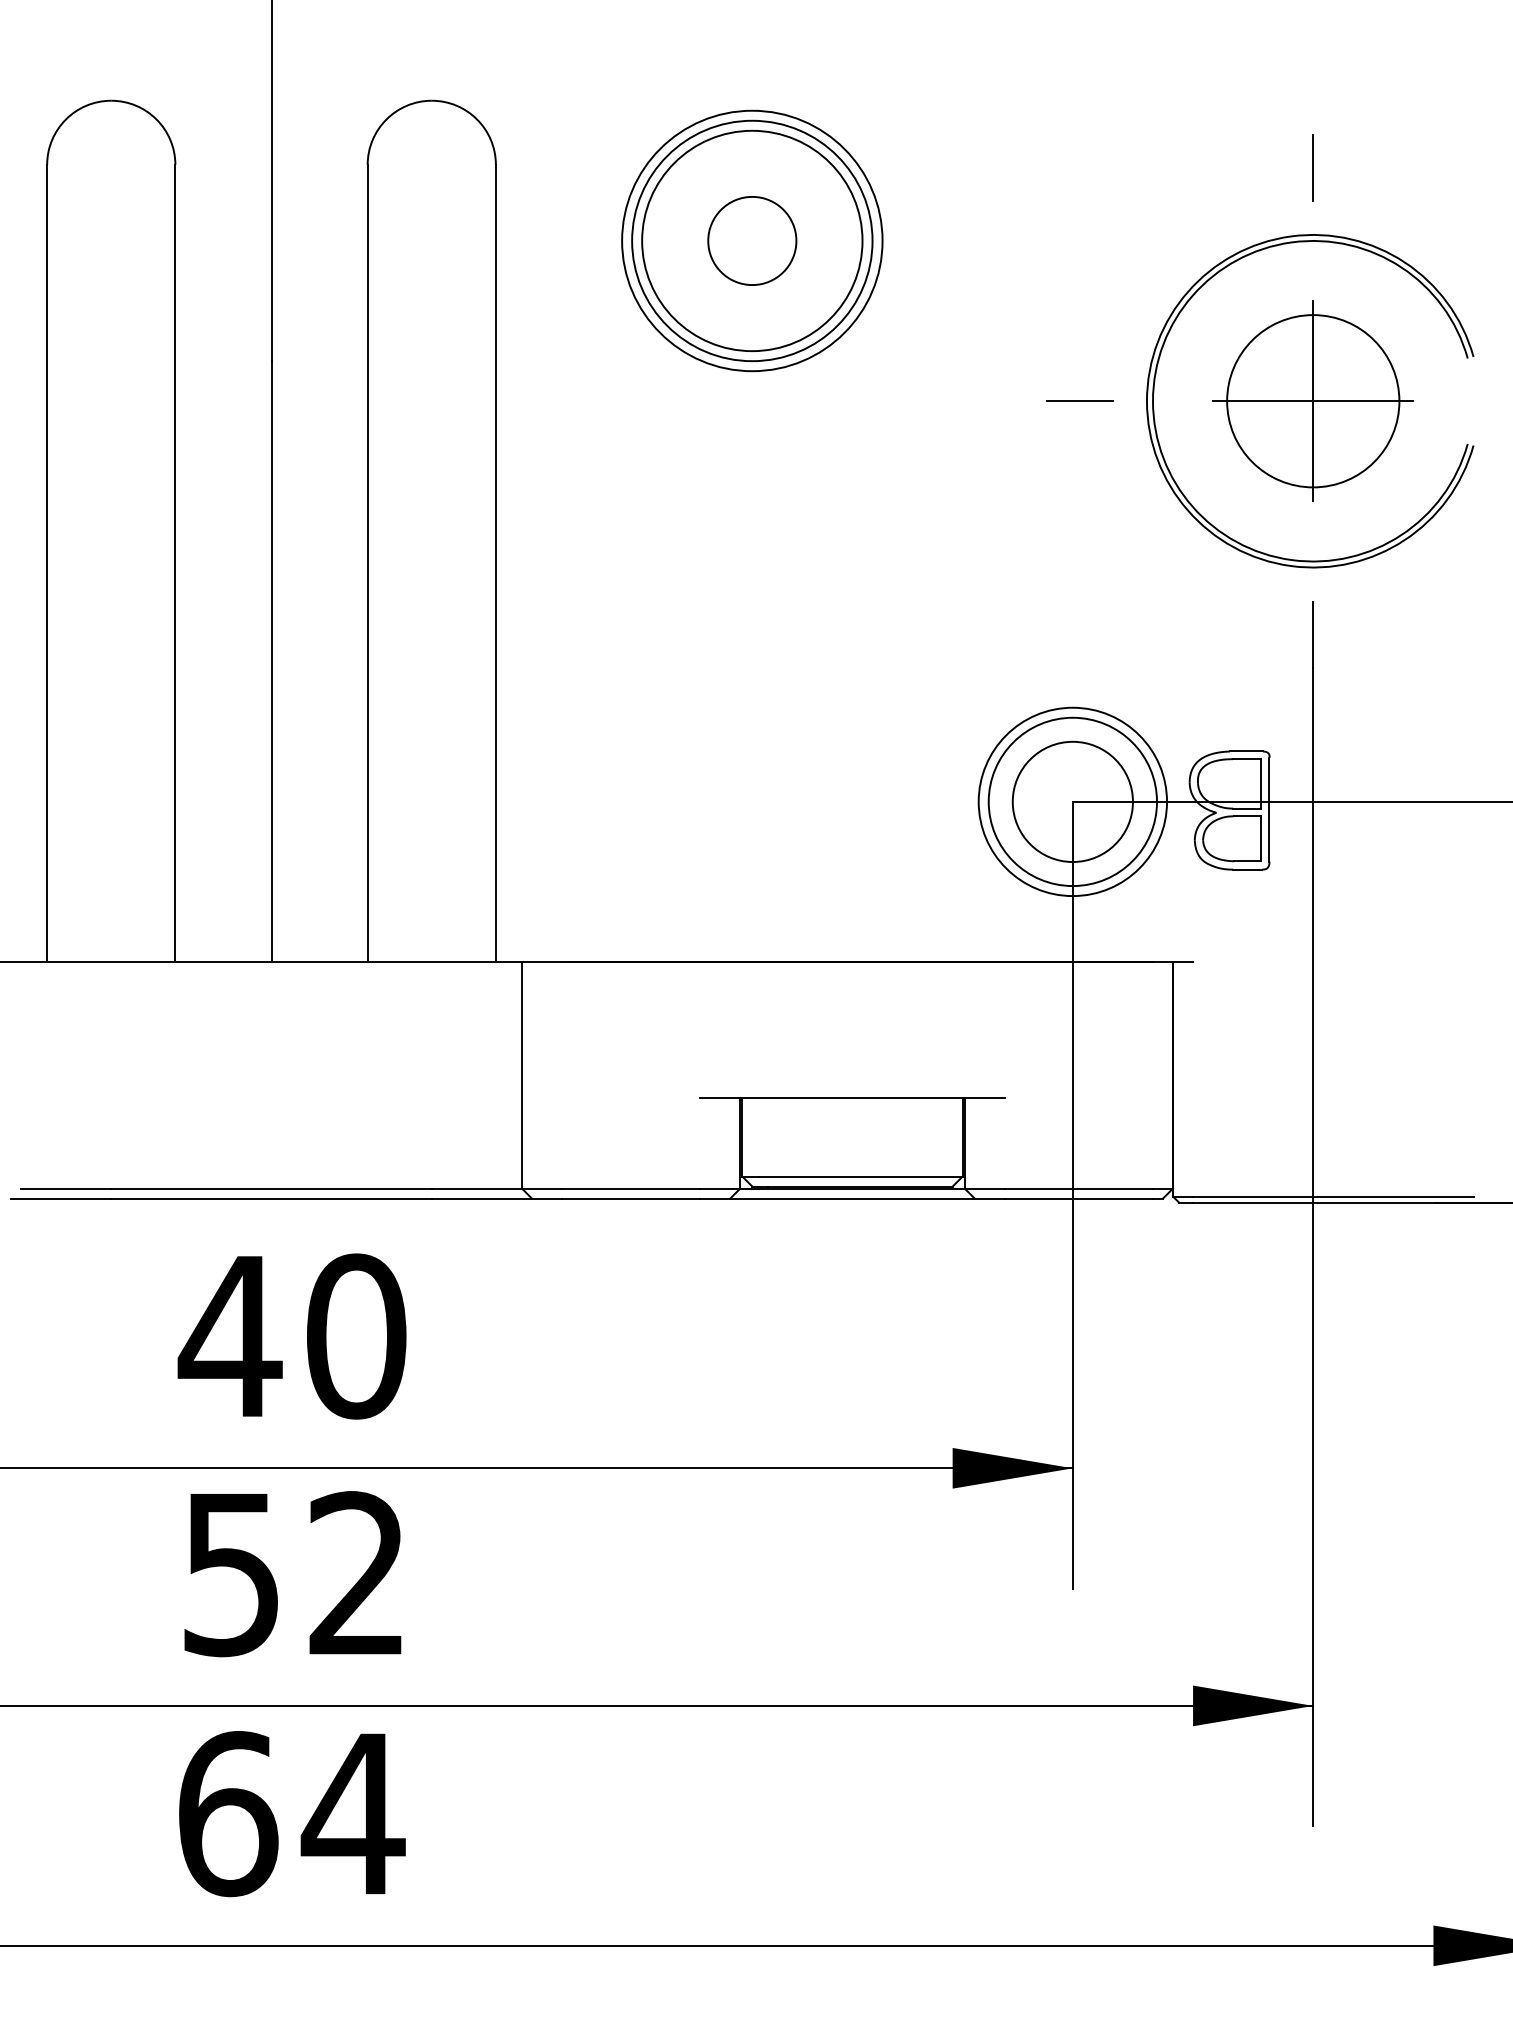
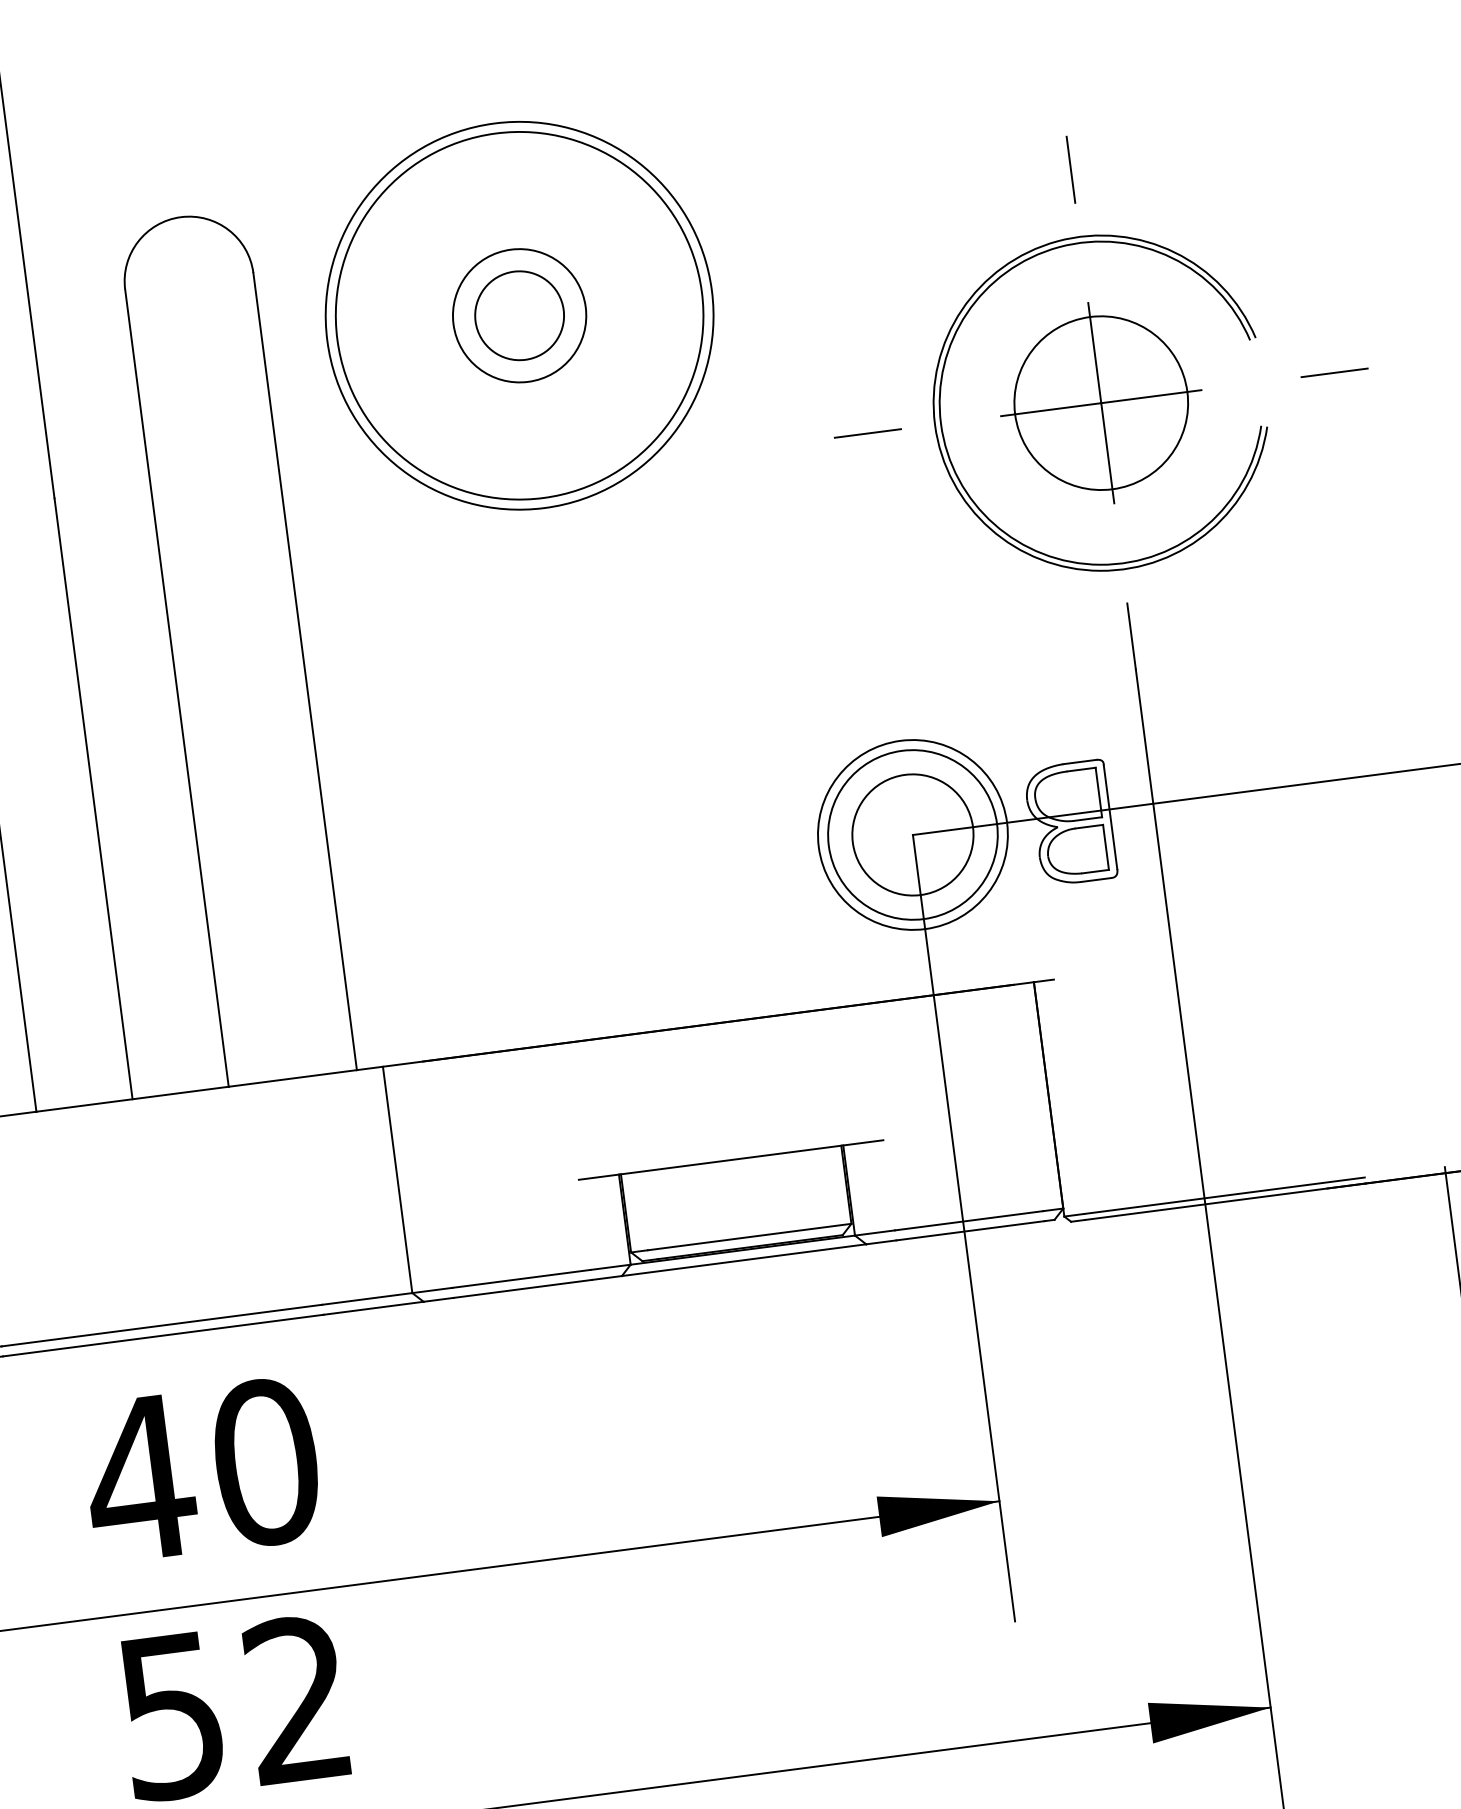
circle: (752, 240) -> (519, 315), size x0.6
circle: (752, 240) -> (519, 315), size x1.4
circle: (752, 240) -> (519, 315), size x1.6

